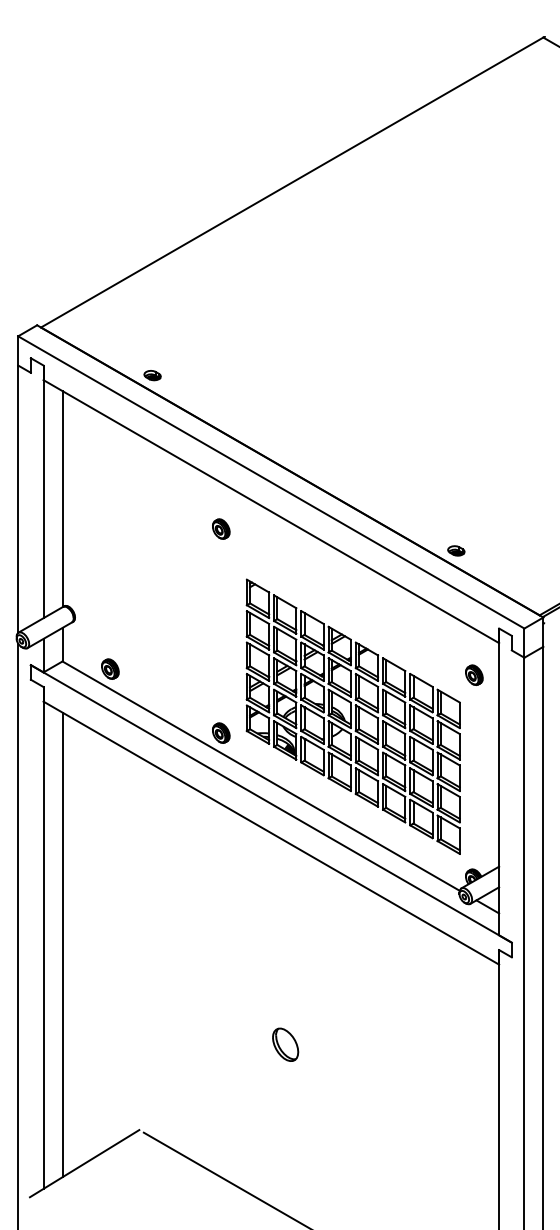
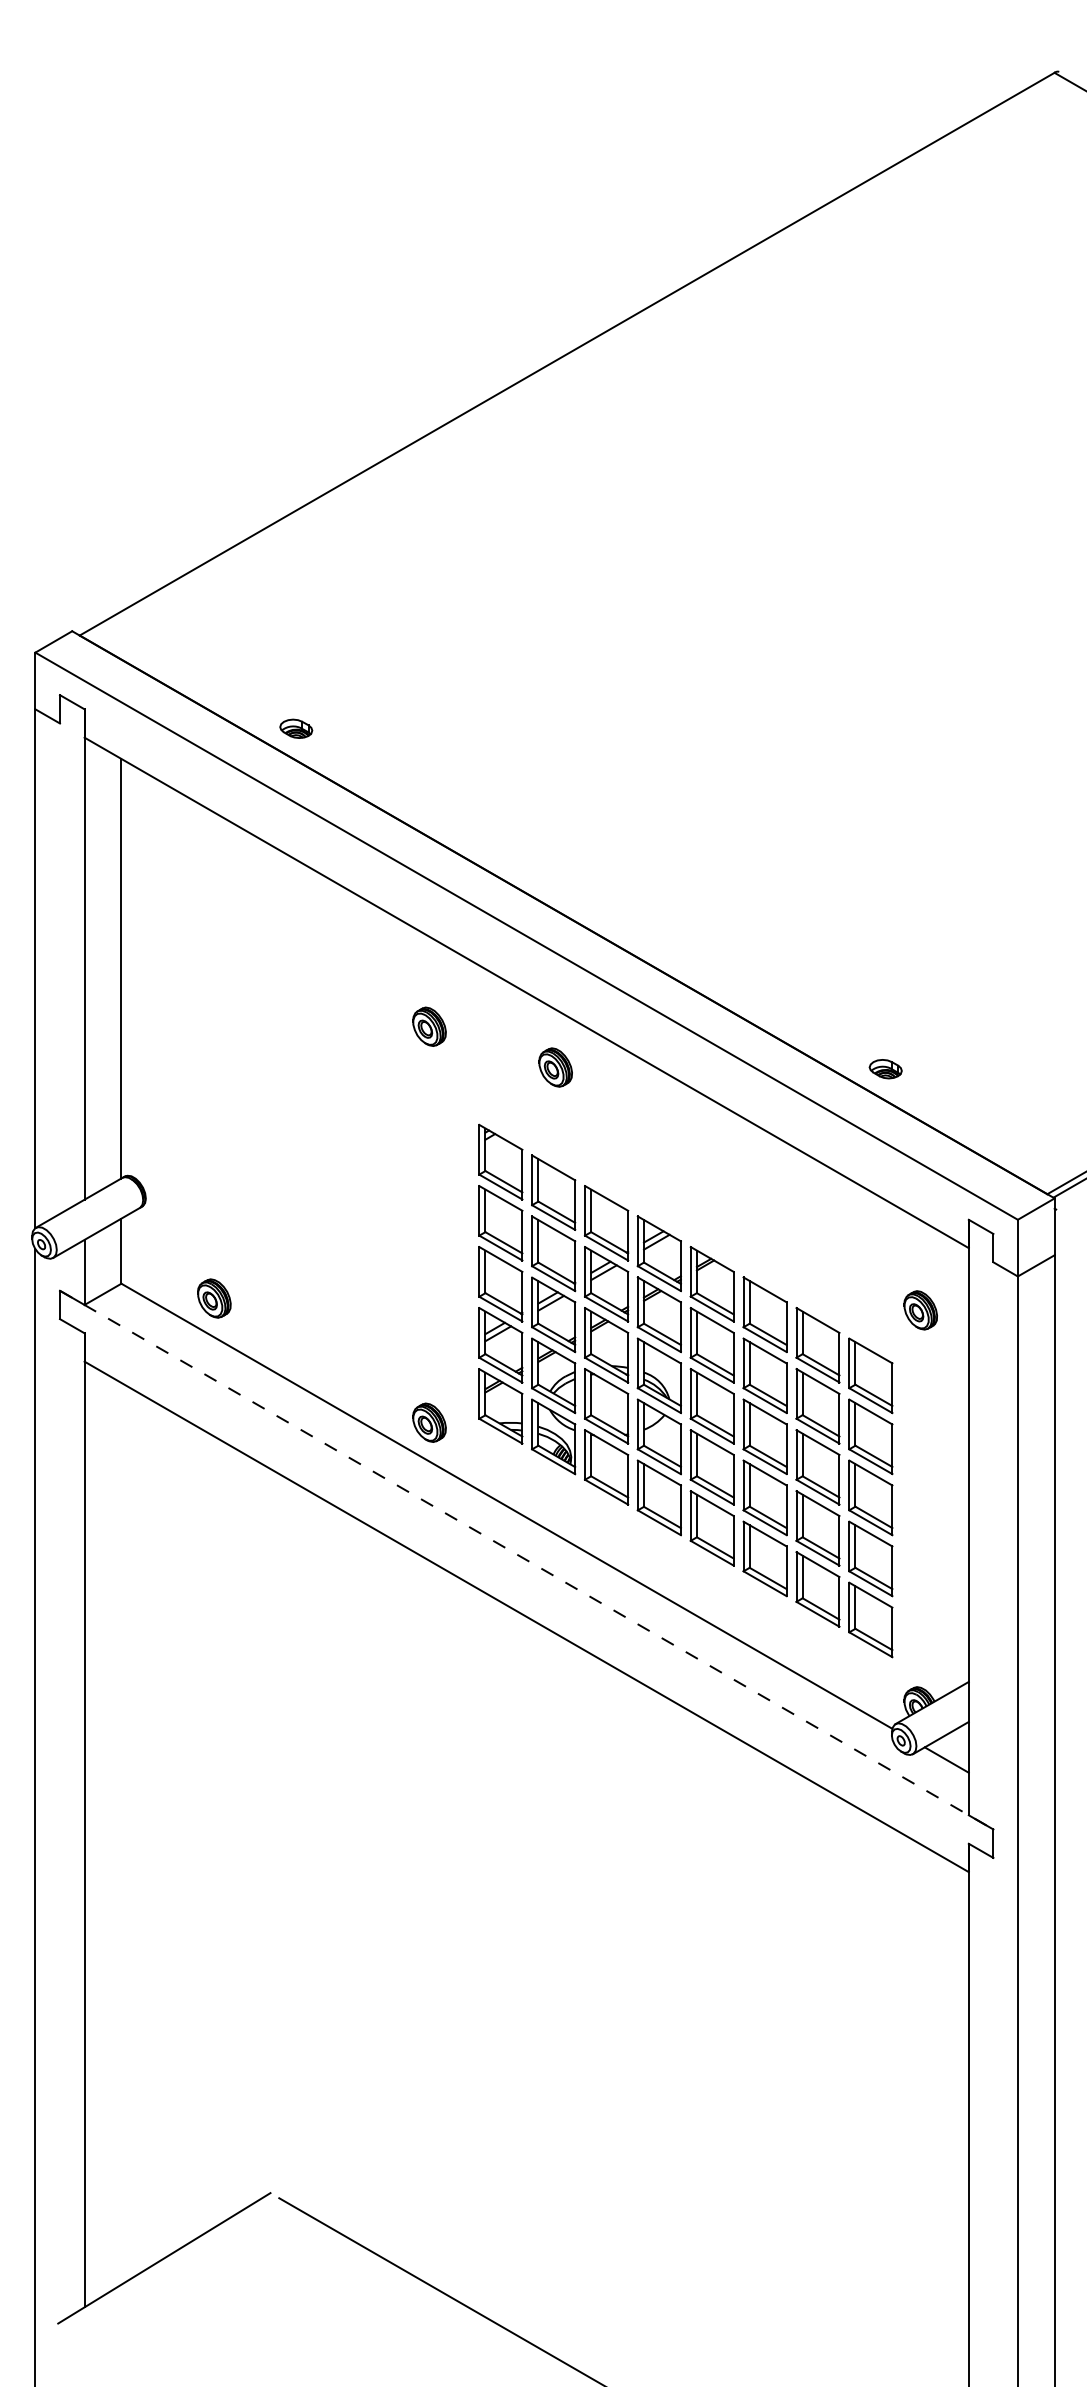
part: (286, 549) -> (556, 1066), added
line: (271, 803) -> (527, 1559), solid -> dashed
line: (62, 944) -> (121, 1832), removed
part: (285, 1044) -> (554, 2027), removed

